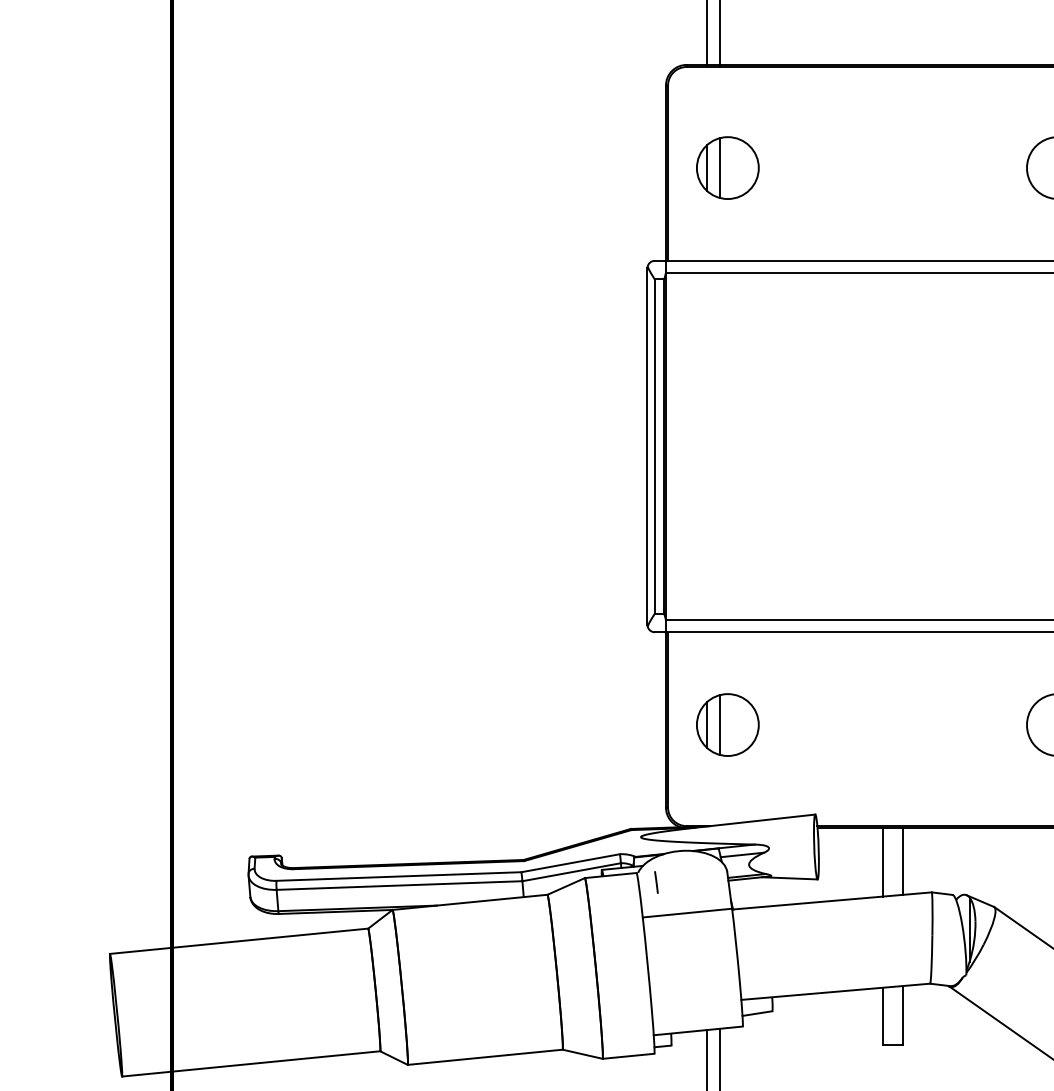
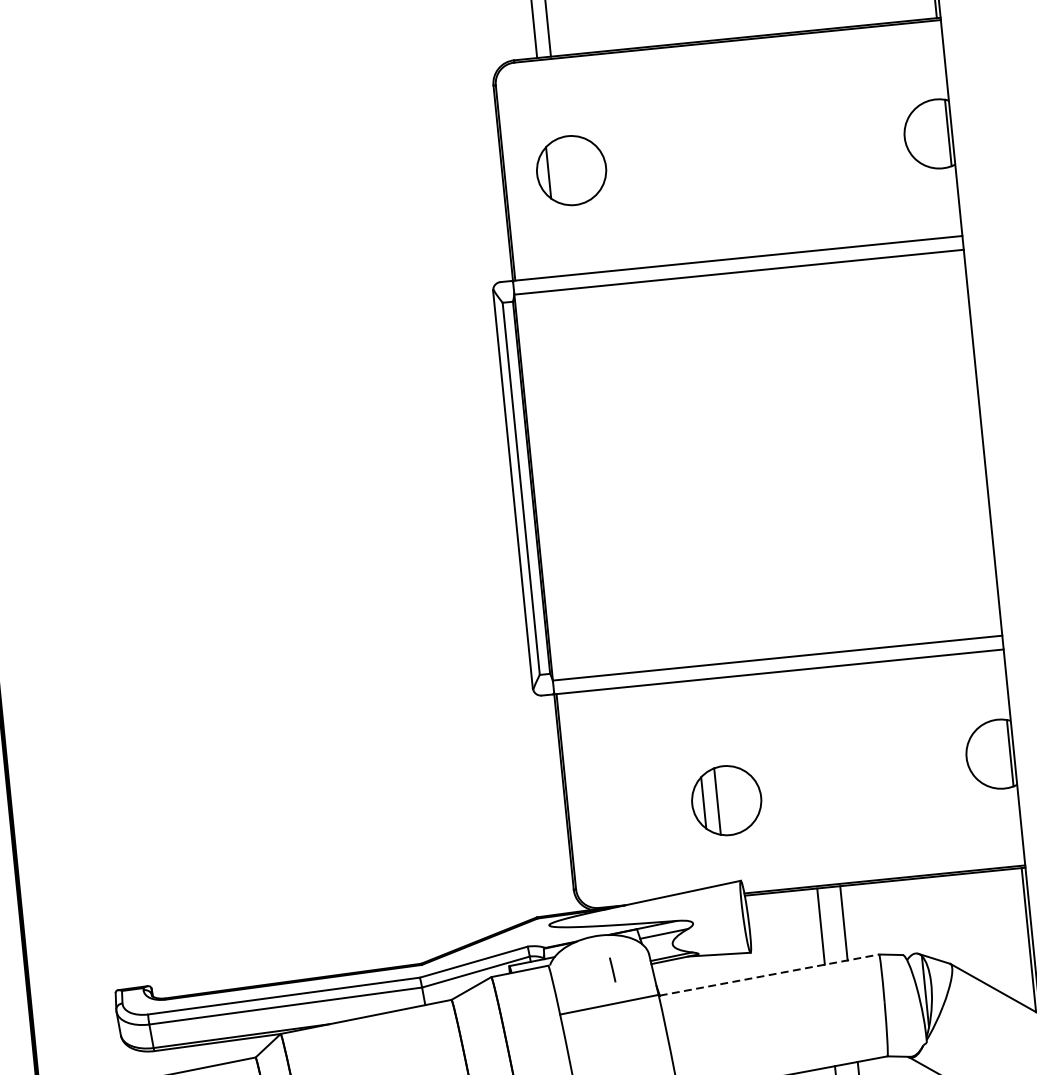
line: (719, 167) -> (562, 170), removed
part: (727, 724) -> (726, 800), moved
line: (656, 882) -> (612, 969), moved
line: (832, 900) -> (769, 974), solid -> dashed

